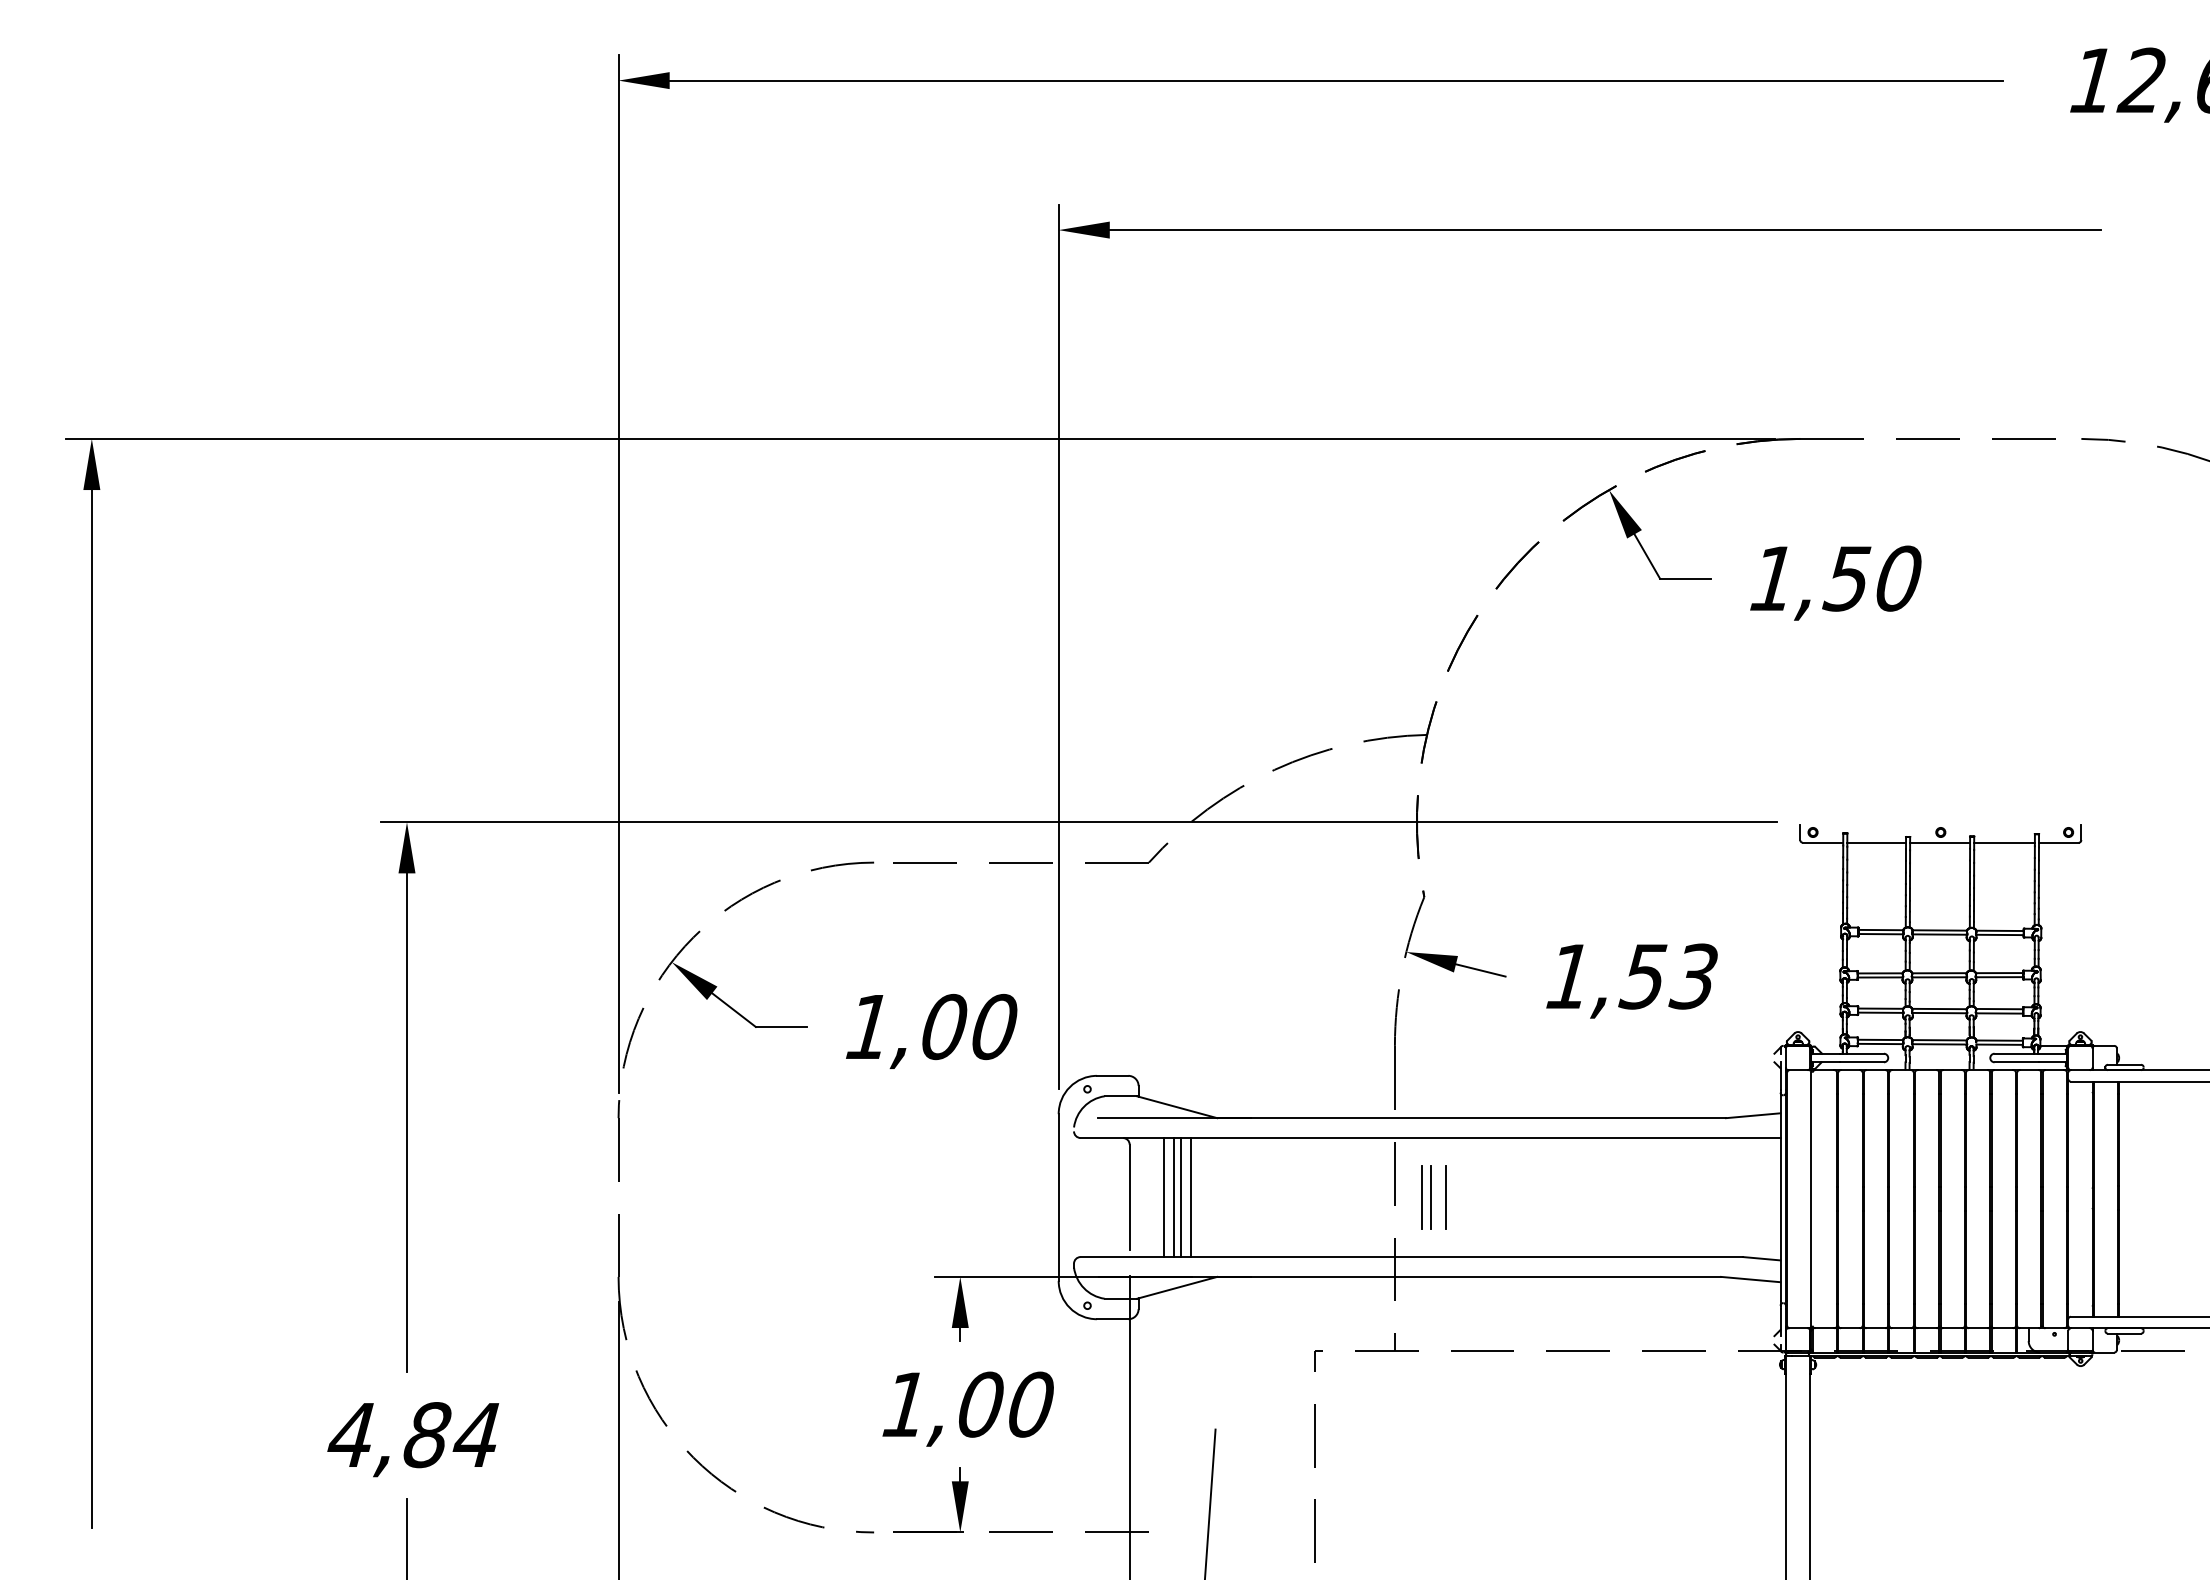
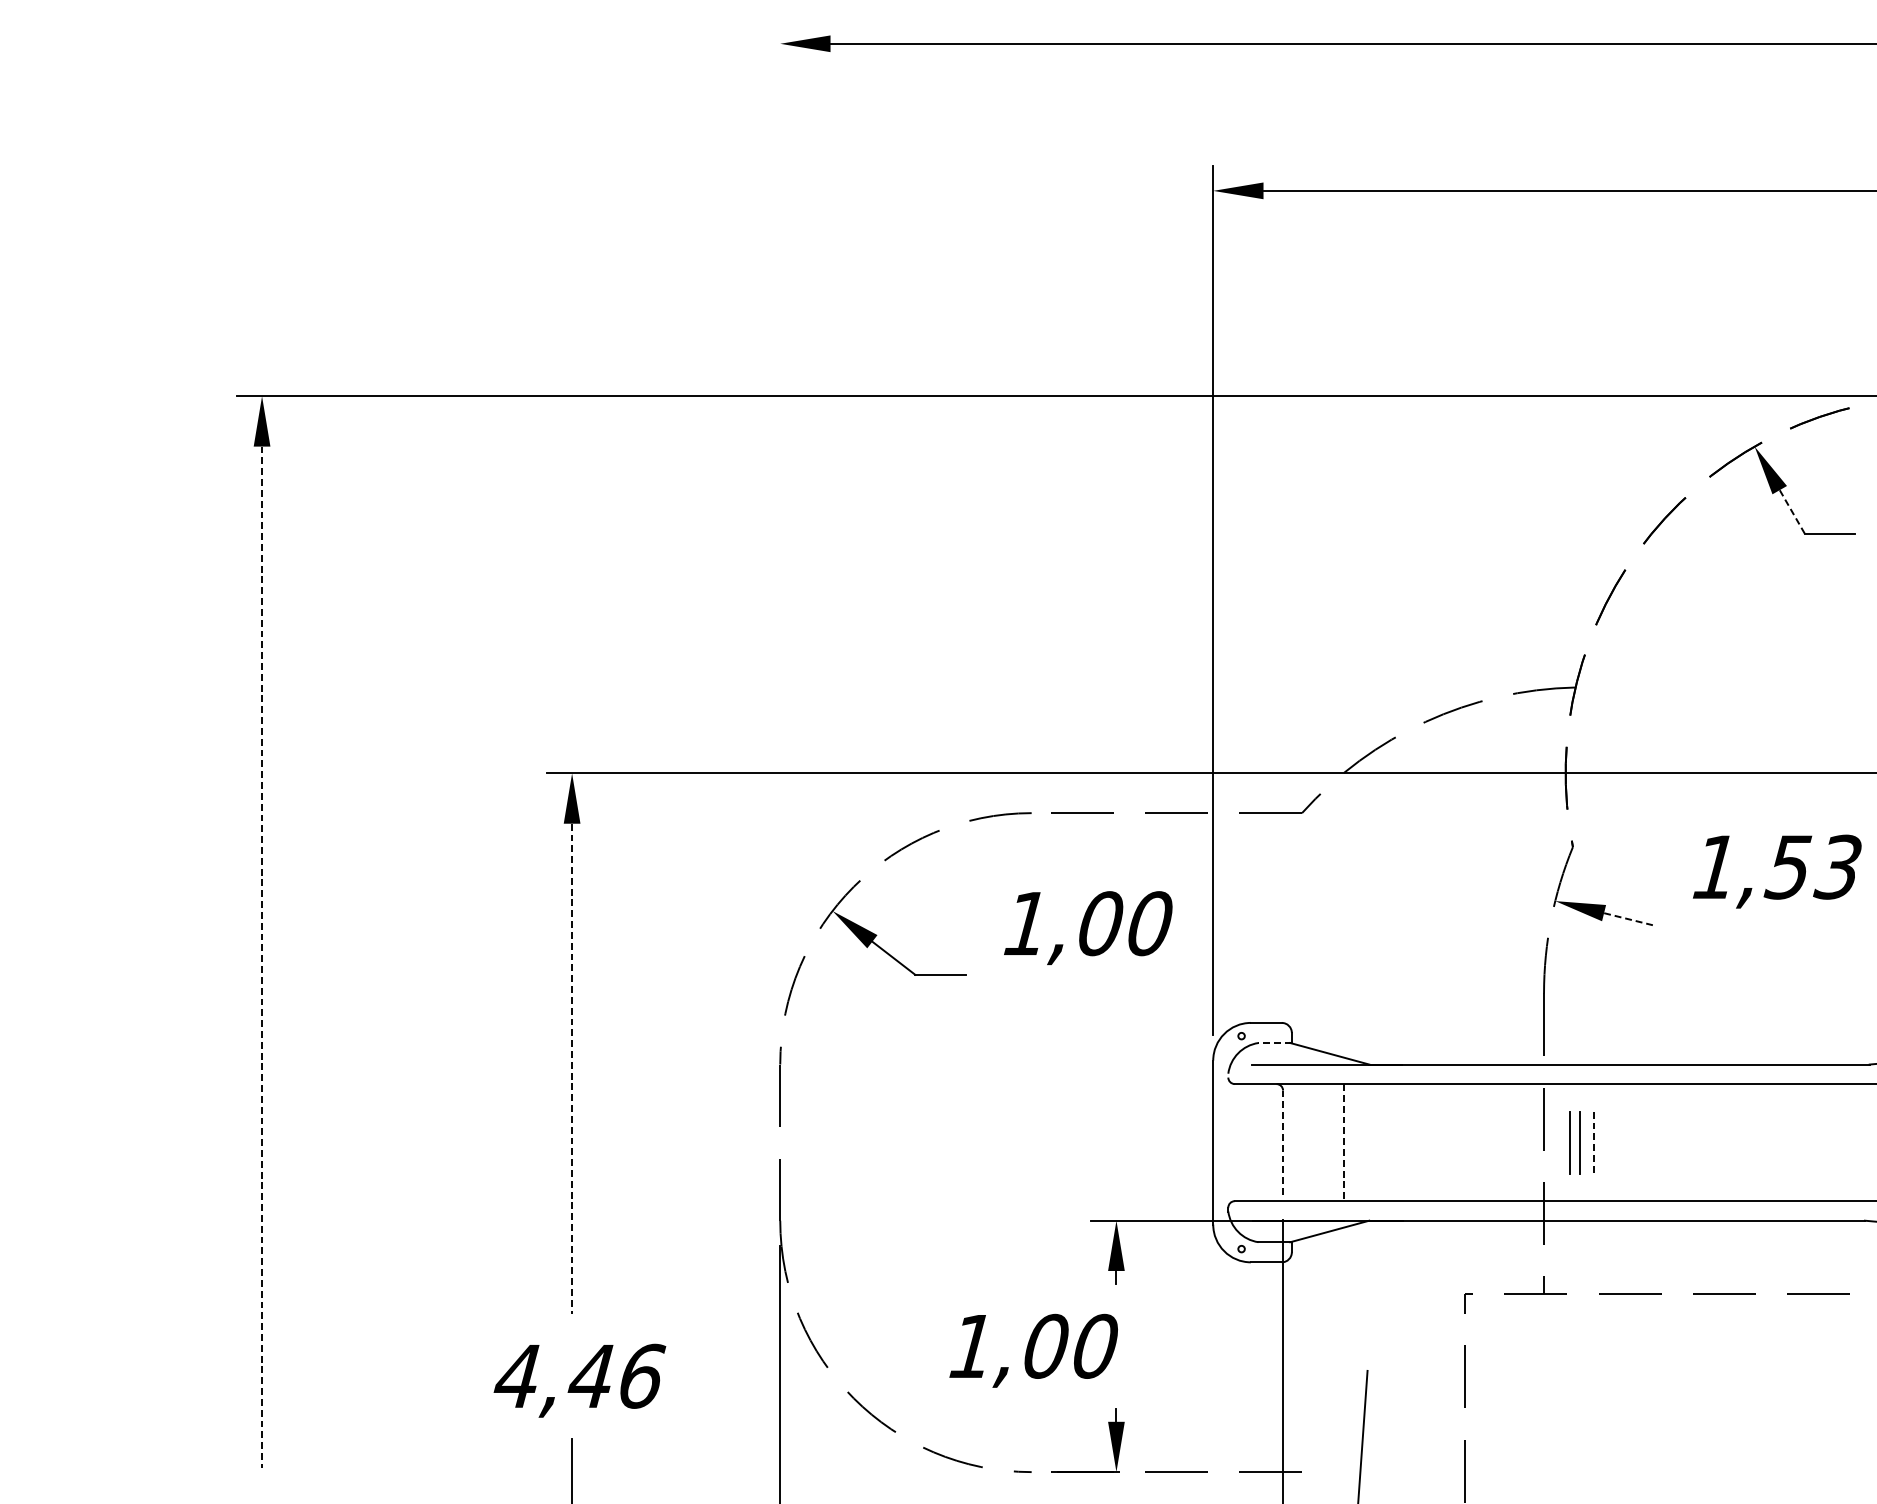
line: (1647, 556) -> (1792, 511), solid -> dashed
line: (618, 573) -> (780, 528), removed
line: (1480, 970) -> (1628, 919), solid -> dashed
text: (1631, 980) -> (1776, 871), moved
line: (91, 1009) -> (261, 957), solid -> dashed
text: (931, 1031) -> (1088, 928), moved
line: (1121, 1096) -> (1275, 1043), solid -> dashed
line: (407, 1122) -> (572, 1068), solid -> dashed
line: (1129, 1197) -> (1282, 1142), solid -> dashed
line: (1164, 1197) -> (1317, 1142), removed
line: (1173, 1197) -> (1326, 1142), removed
line: (1180, 1197) -> (1333, 1142), removed
line: (1191, 1197) -> (1343, 1142), solid -> dashed
line: (1445, 1197) -> (1593, 1142), solid -> dashed
text: (967, 1408) -> (1033, 1350), moved
text: (452, 1435) -> (616, 1376), 4,84 -> 4,46

